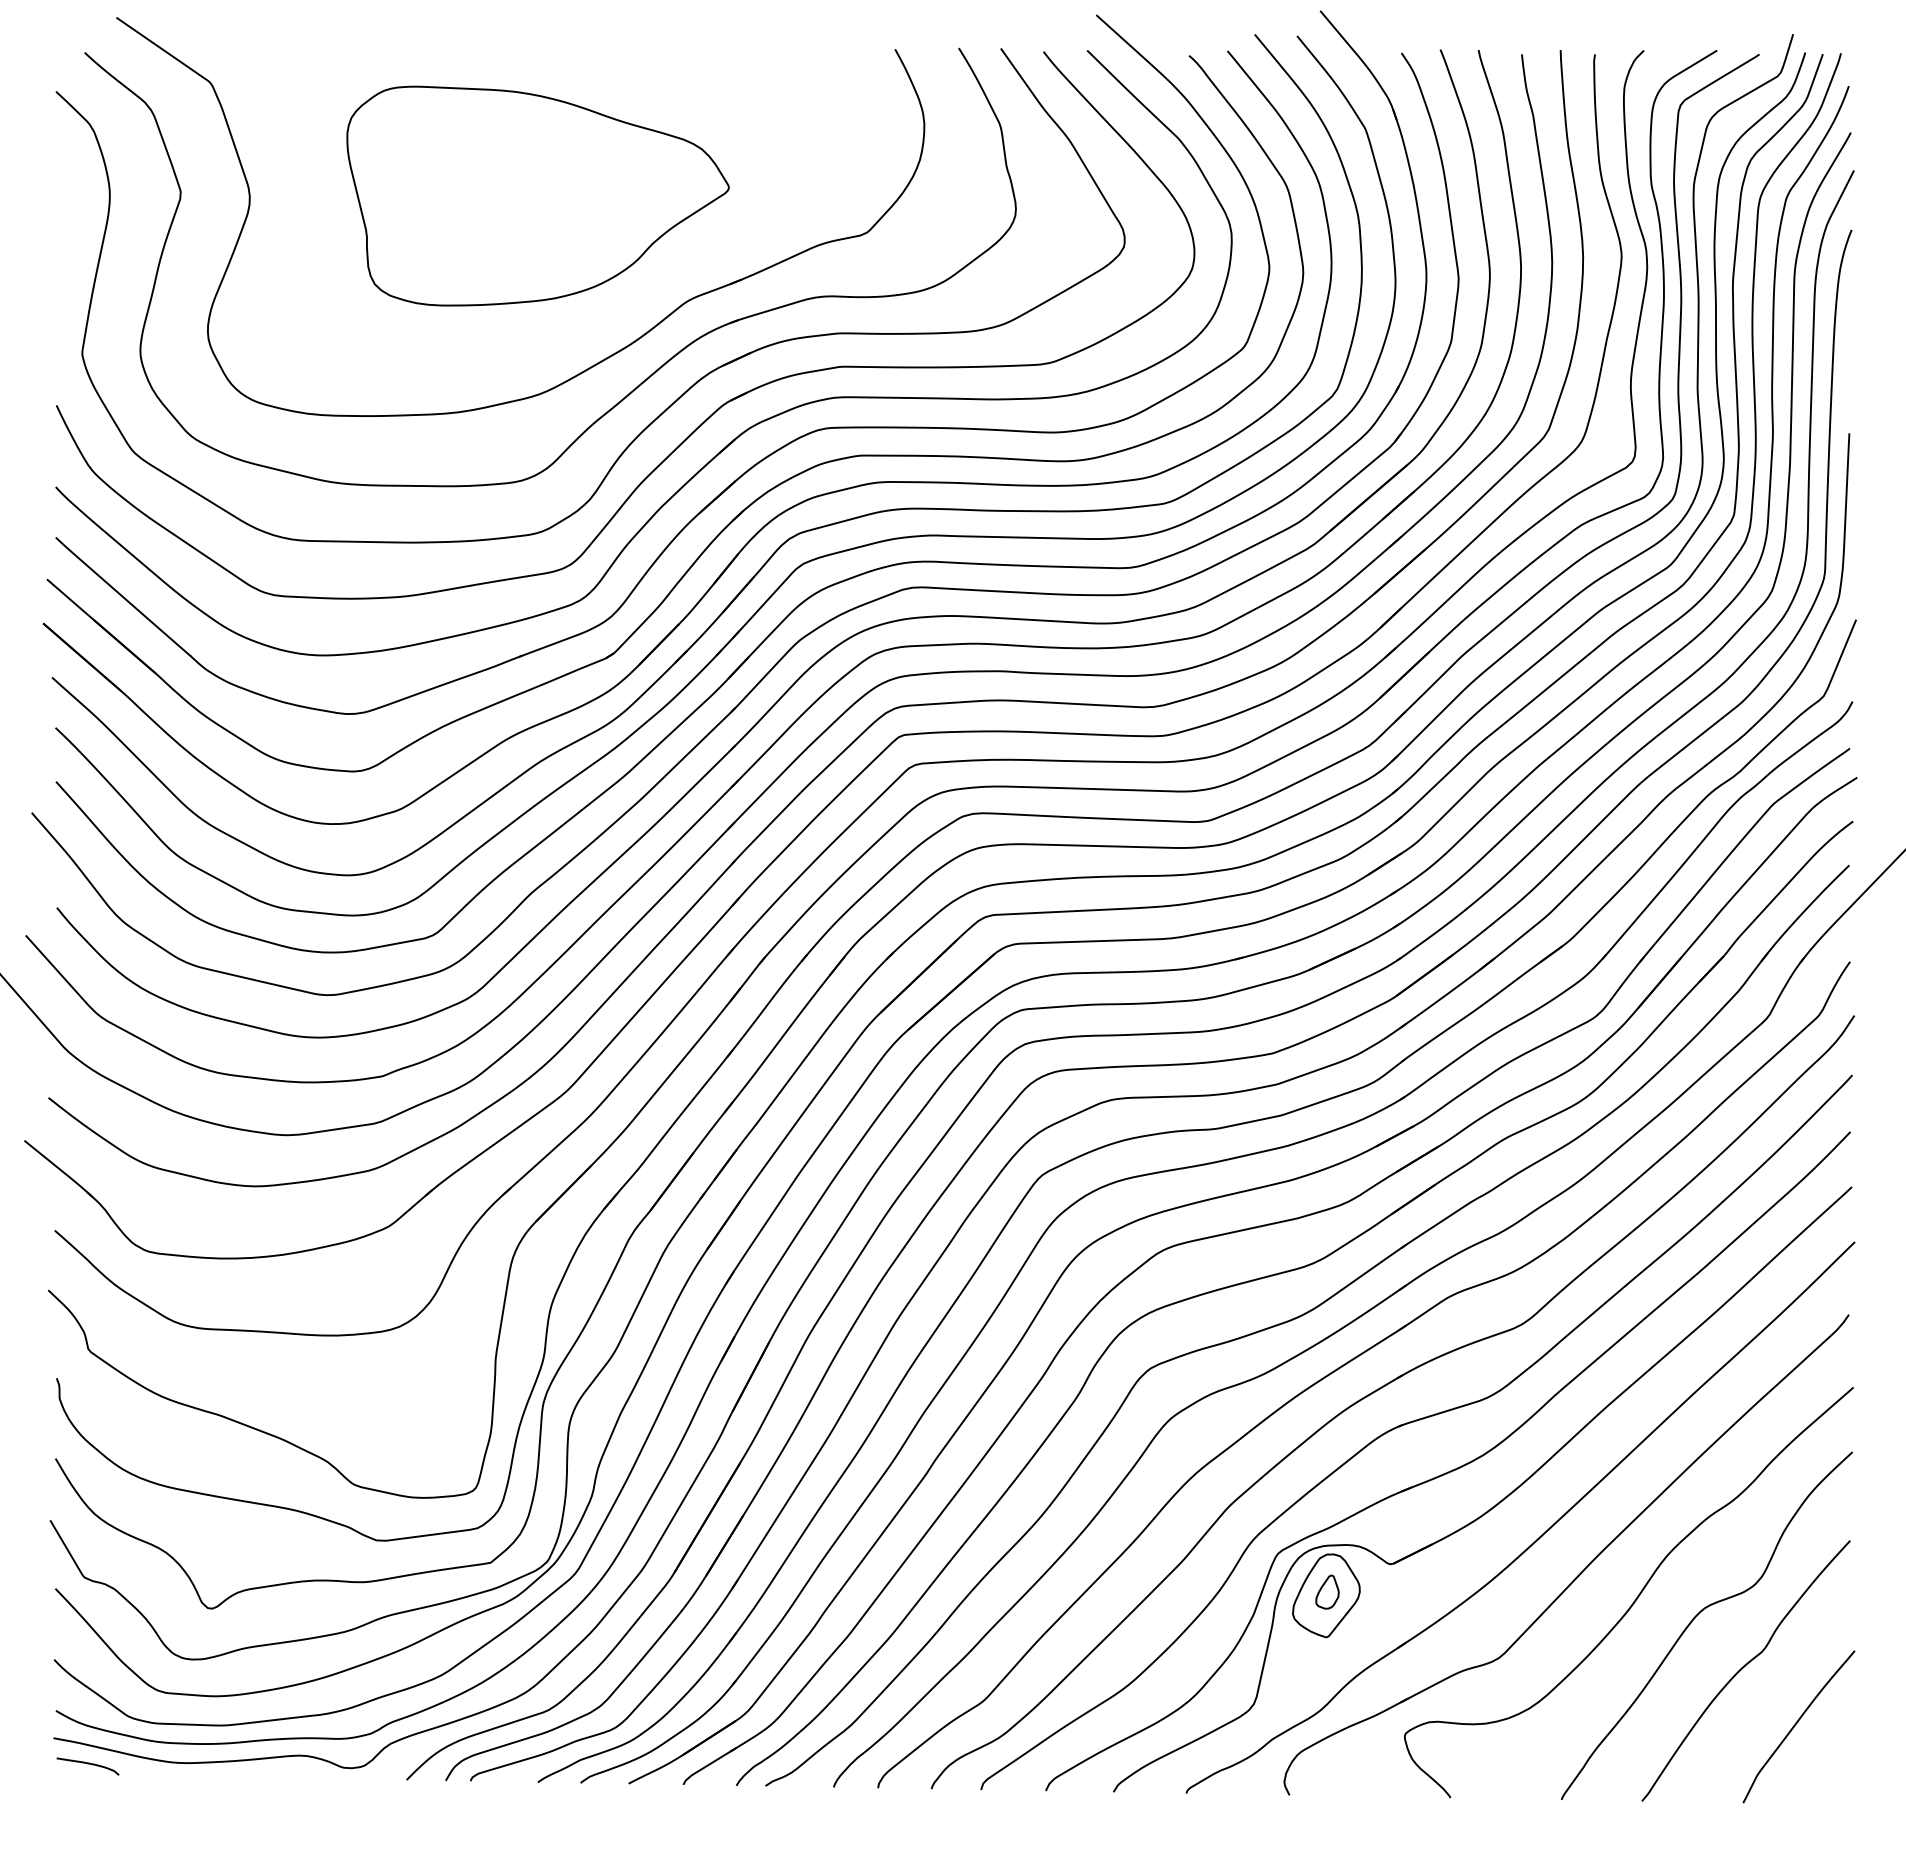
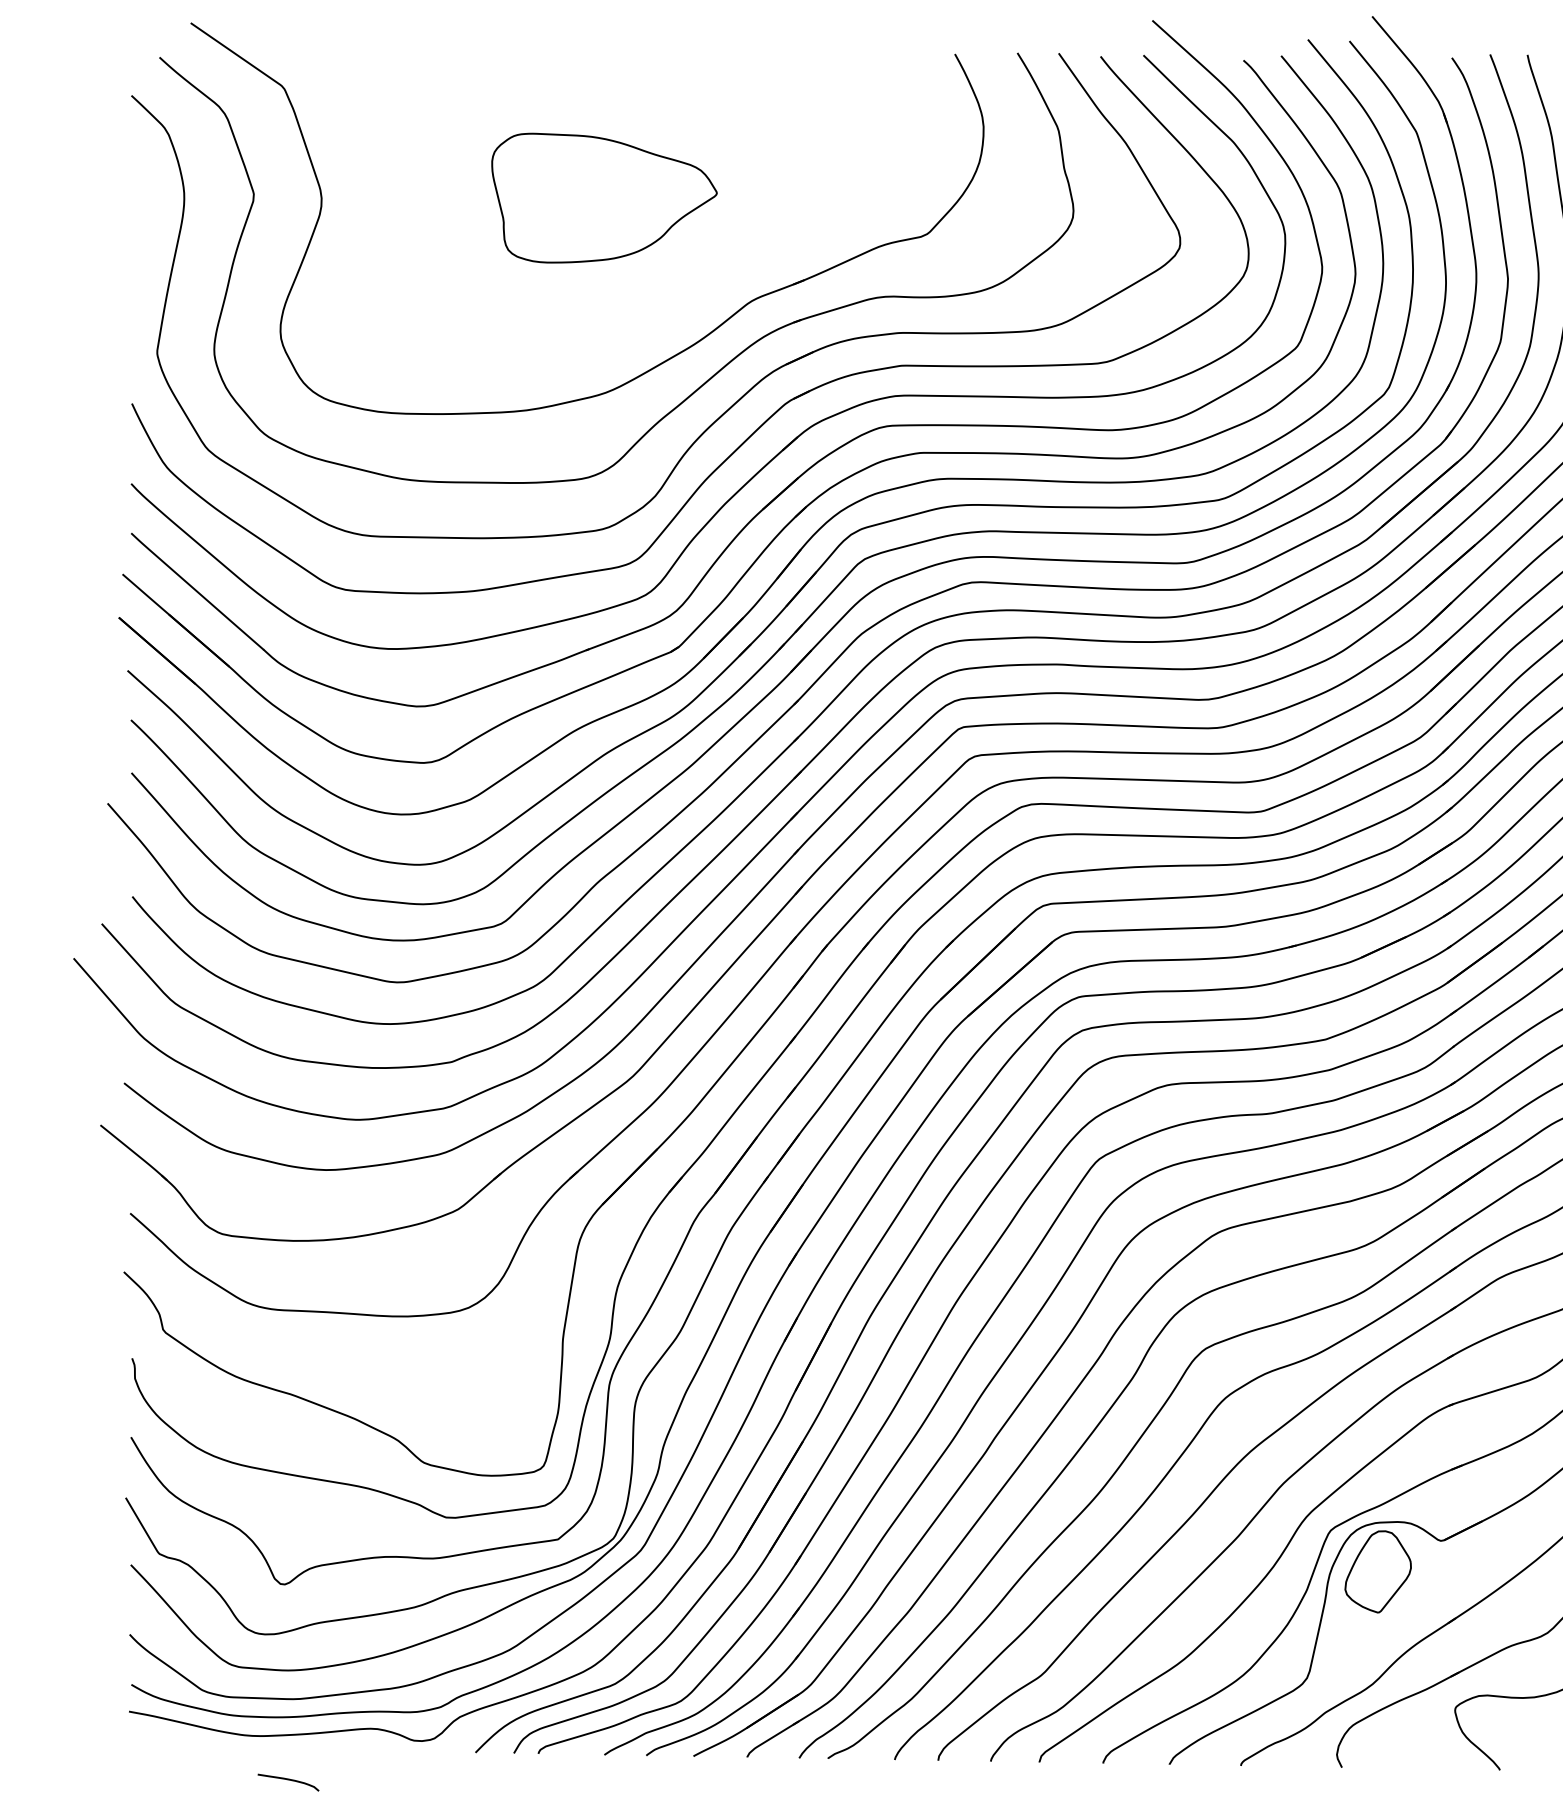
part: (537, 195) -> (603, 197), size x0.6
part: (1327, 1591) -> (1379, 1567), removed
curve: (87, 1764) -> (287, 1780), moved

